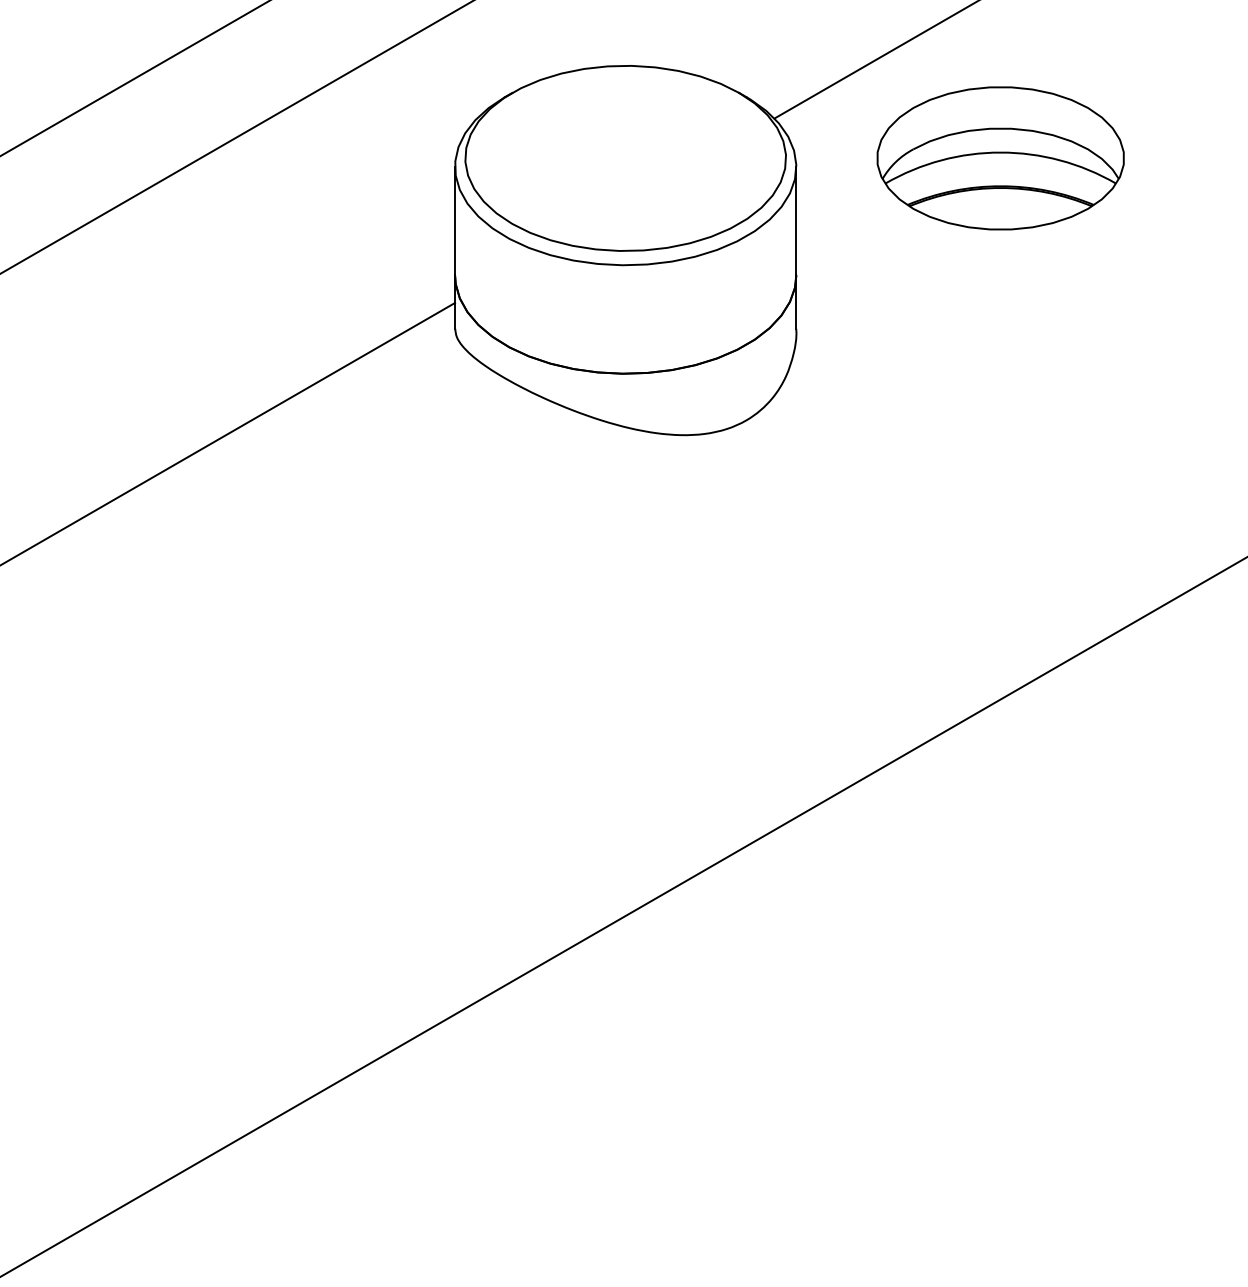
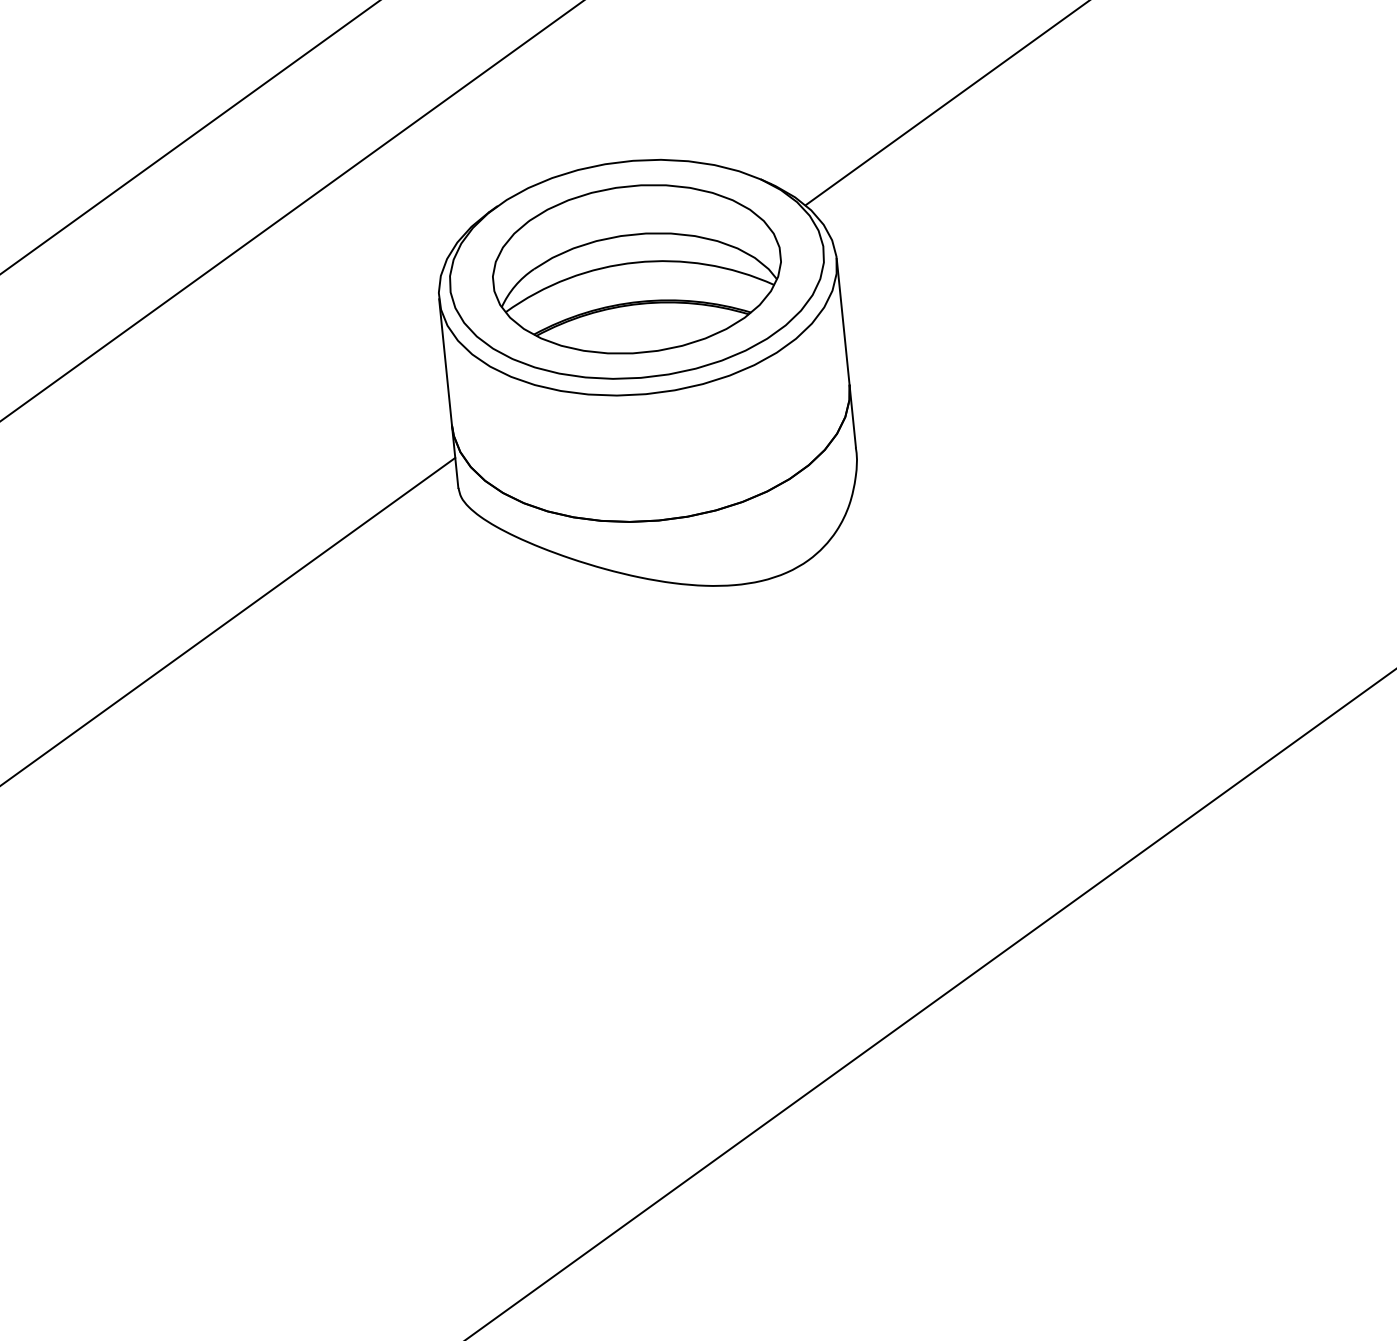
part: (1000, 158) -> (636, 269), moved

